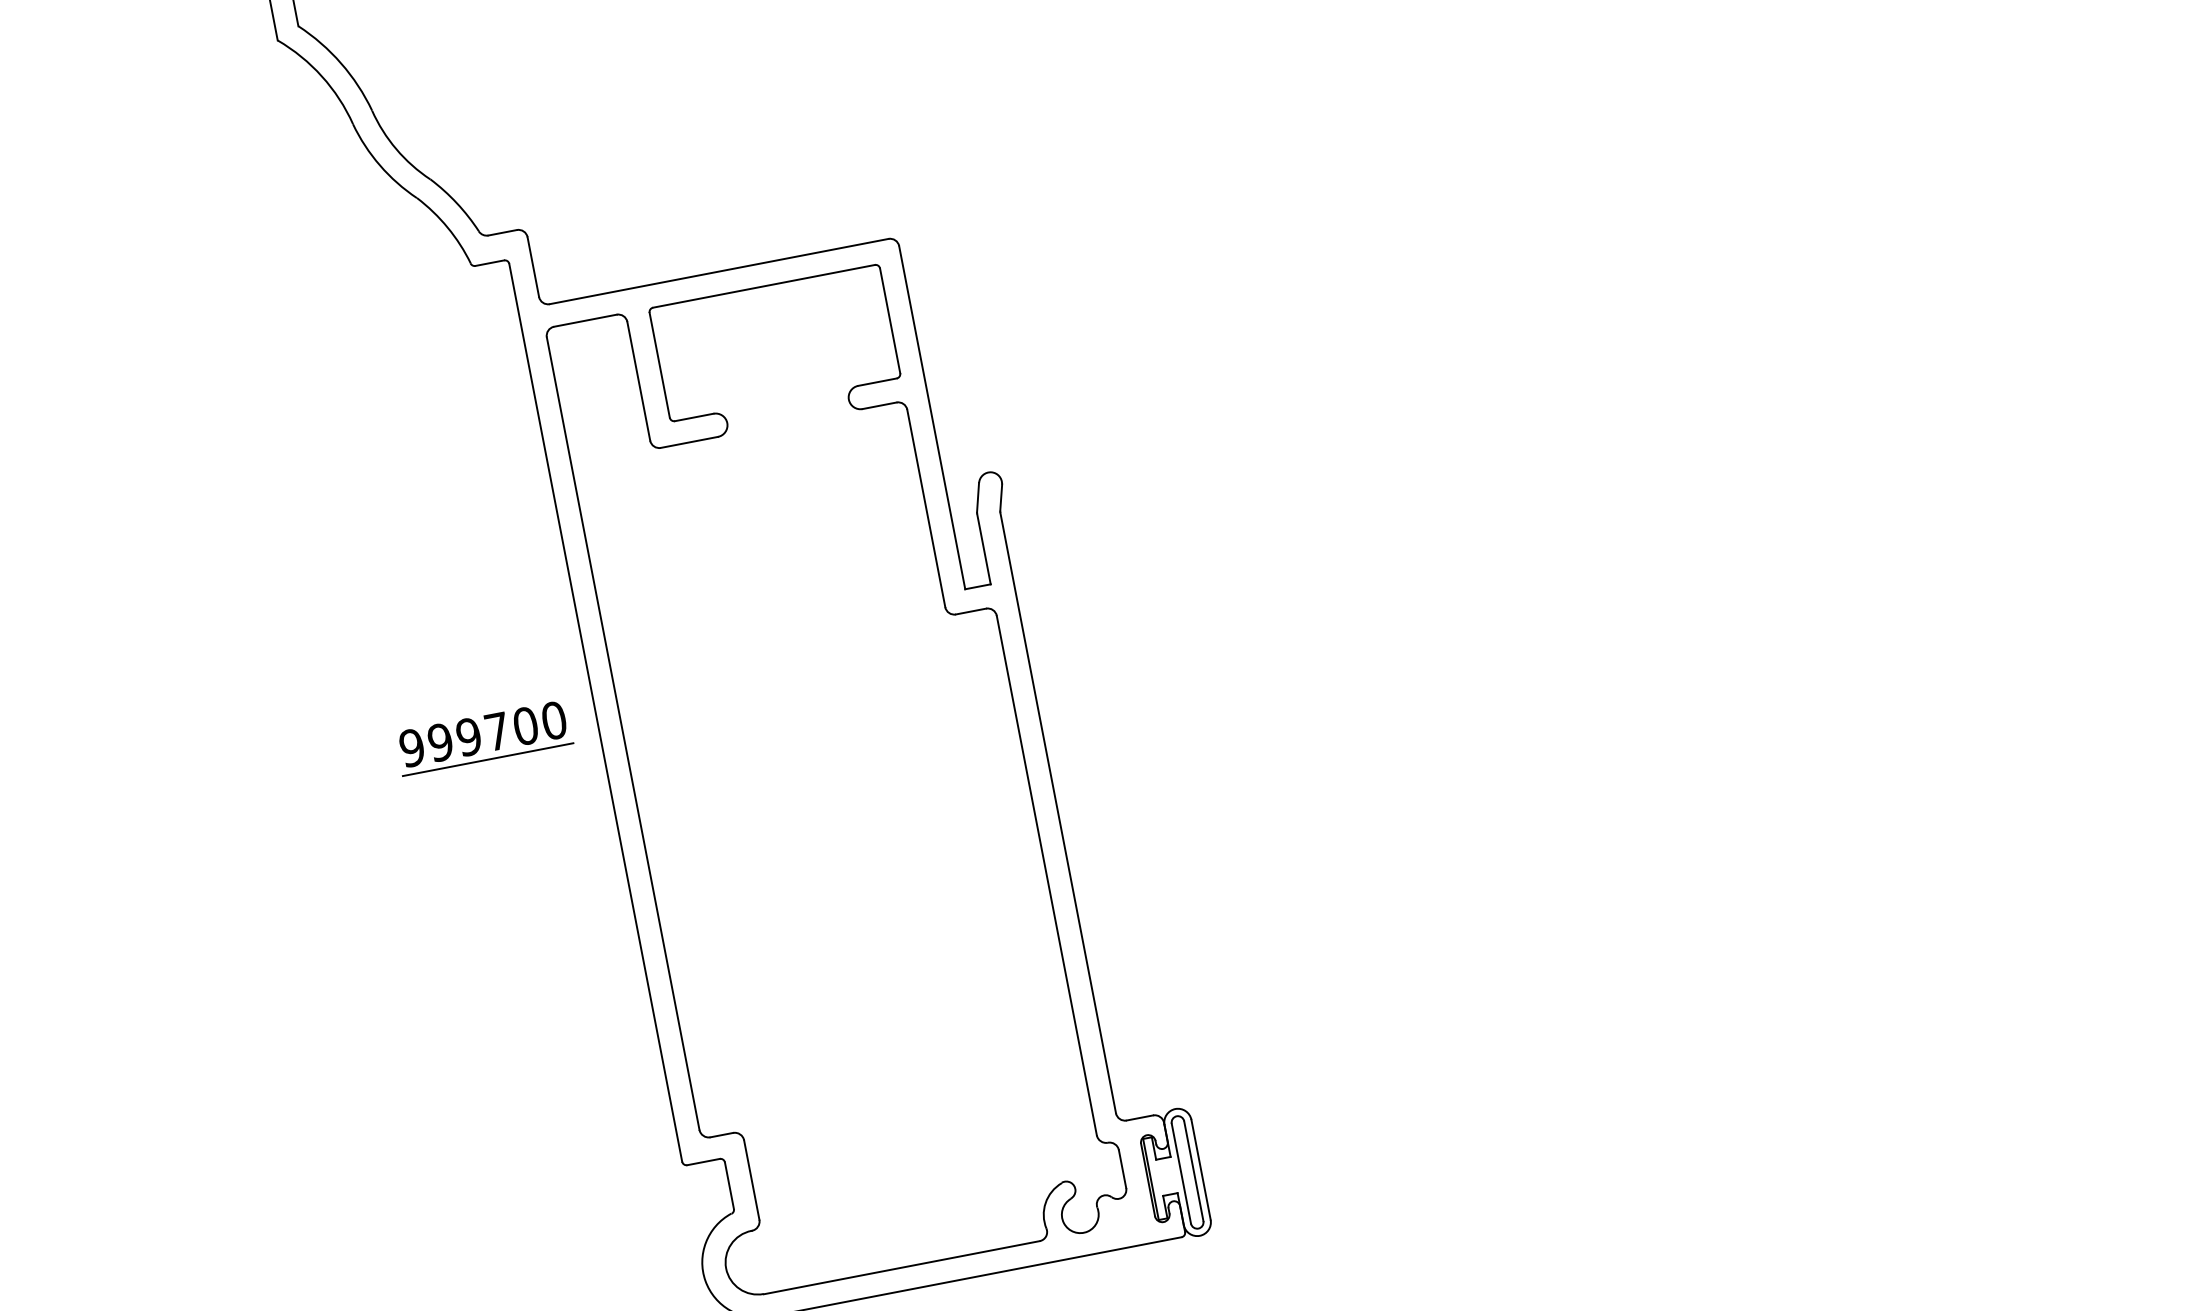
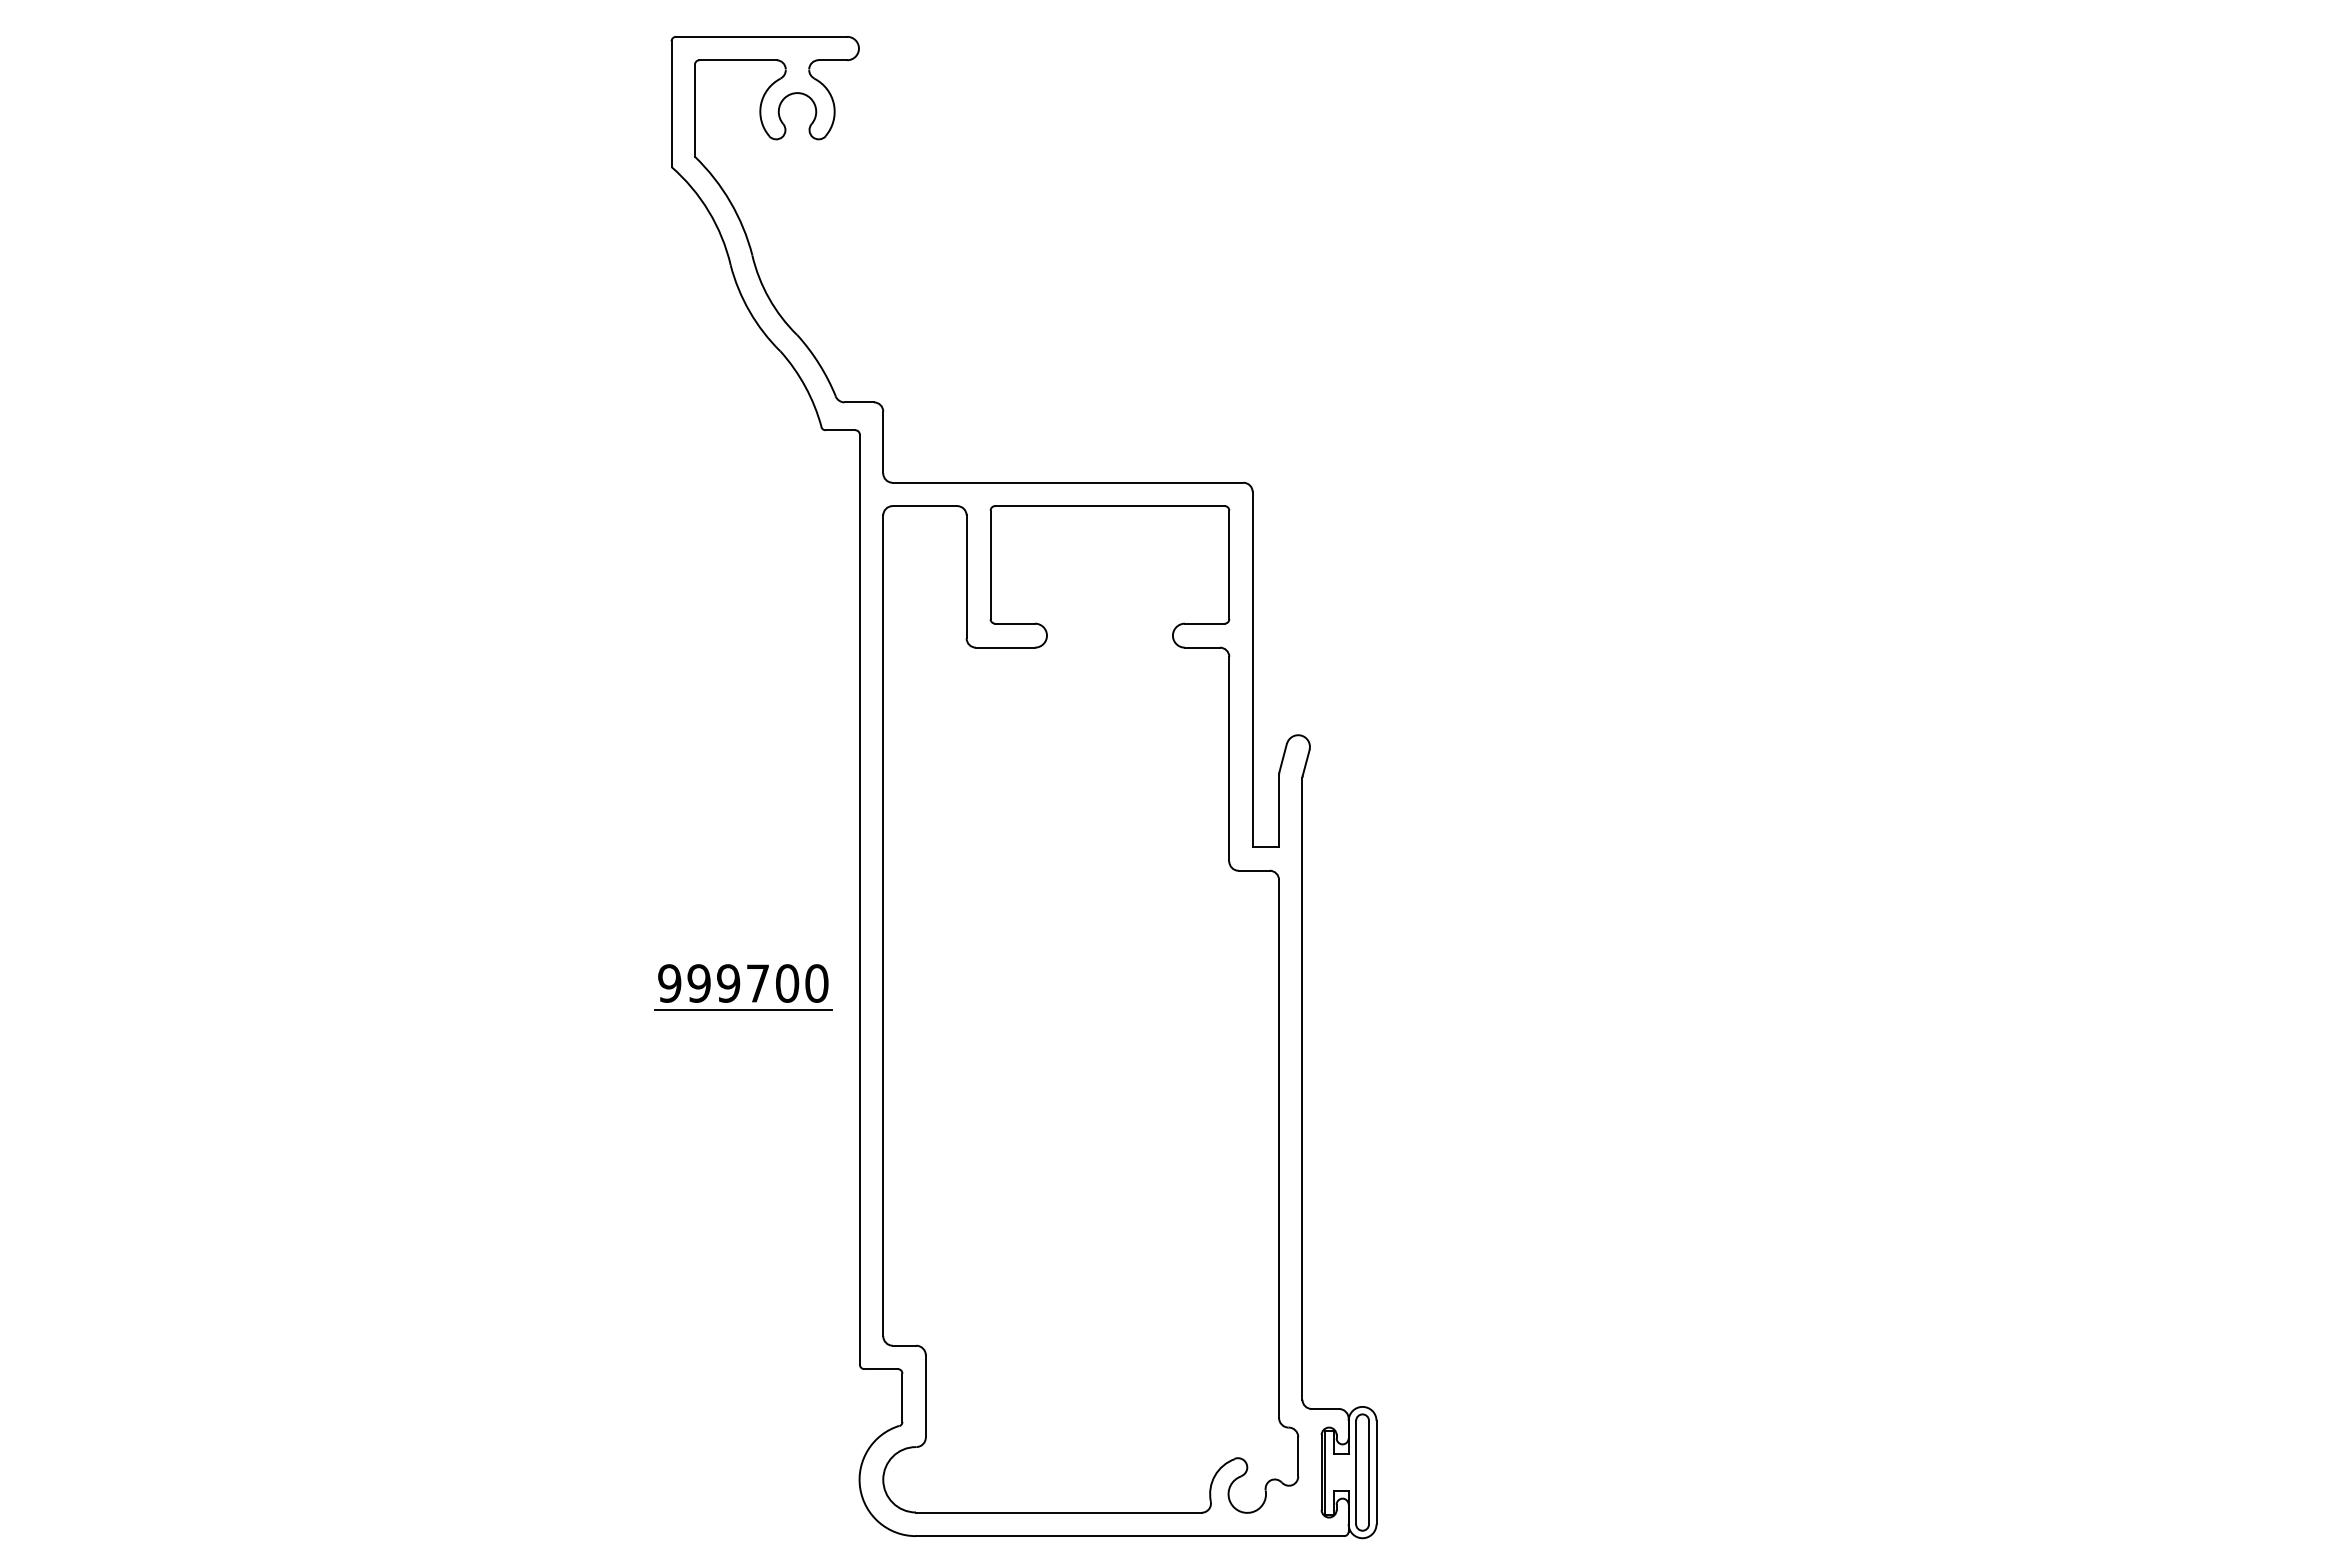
part: (484, 738) -> (743, 987), moved

